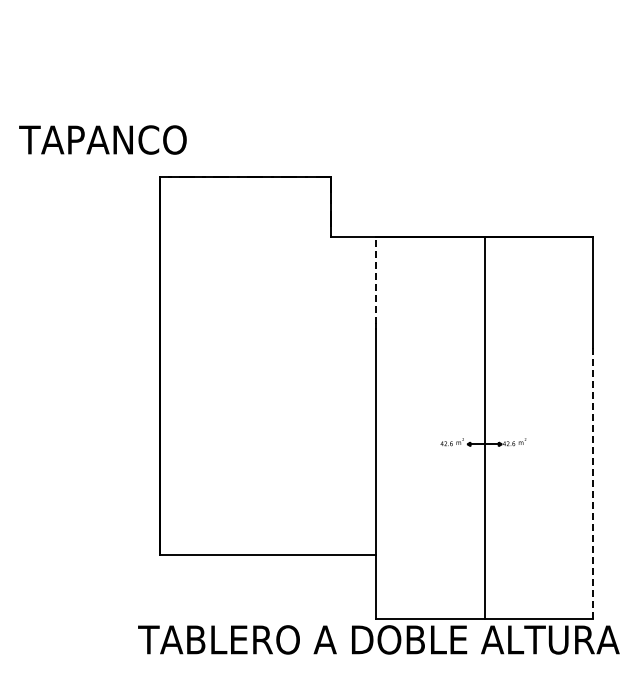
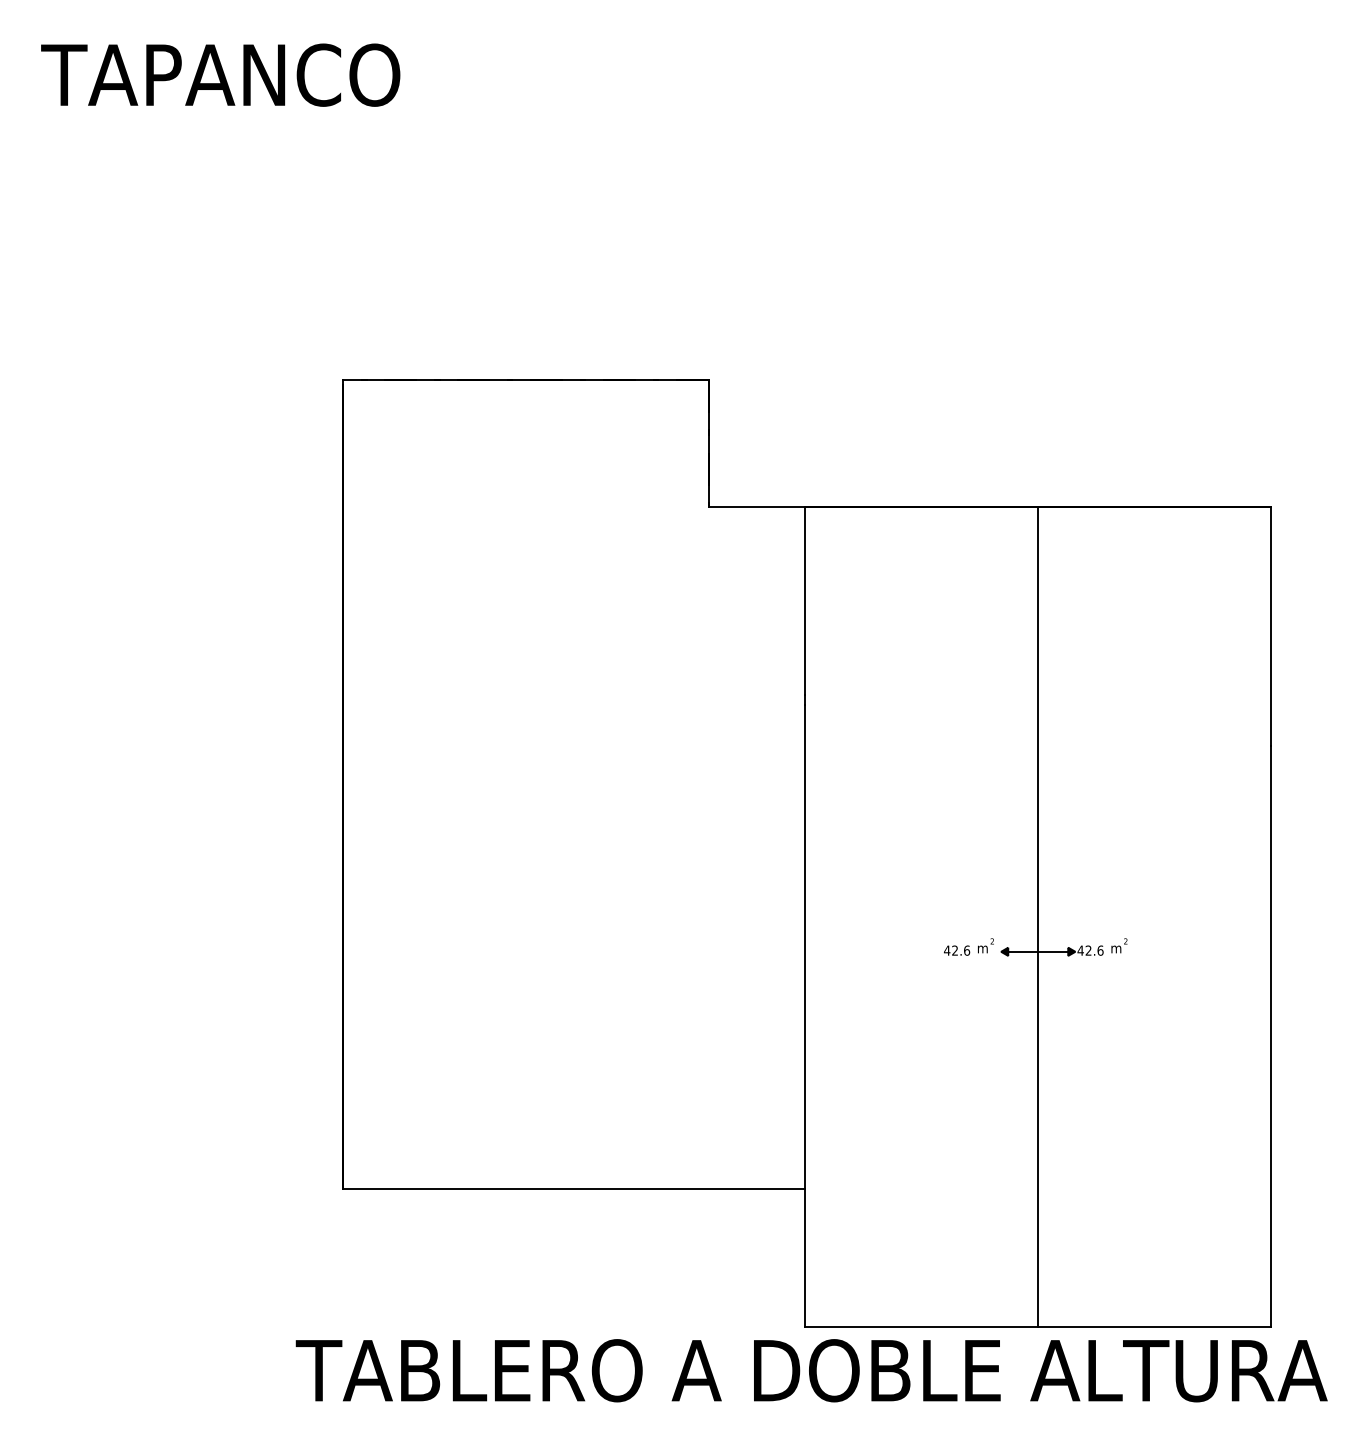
text: (102, 139) -> (219, 74), moved
line: (375, 280) -> (804, 600), dashed -> solid
line: (593, 483) -> (1271, 1035), dashed -> solid

